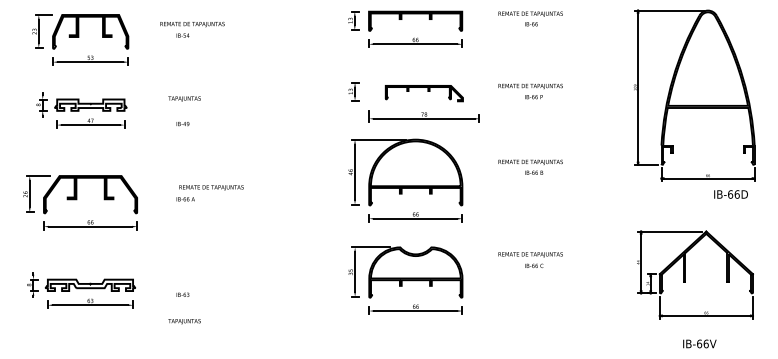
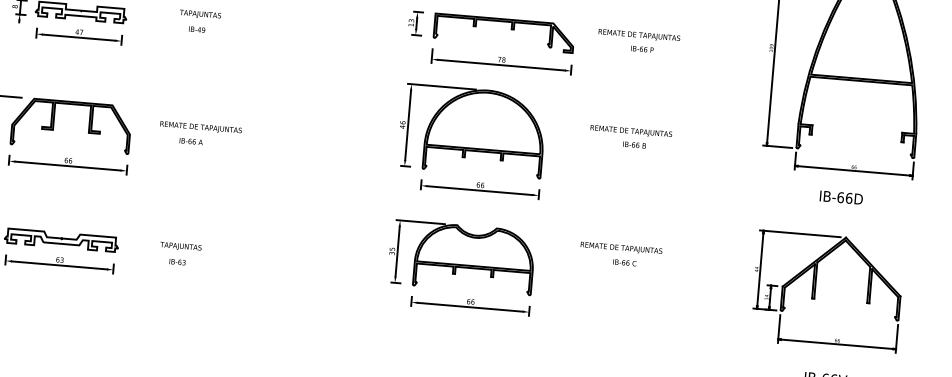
part: (424, 93) -> (504, 33), size x1.43
text: (182, 124) -> (196, 30), moved
text: (211, 187) -> (201, 127), moved
text: (730, 194) -> (840, 197), moved
text: (184, 321) -> (180, 246), moved

